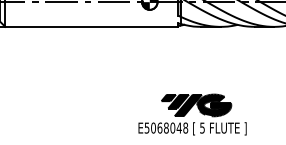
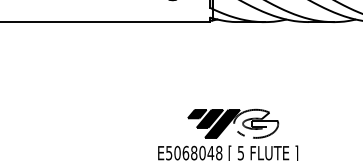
fill: (214, 105) -> (256, 123), removed

